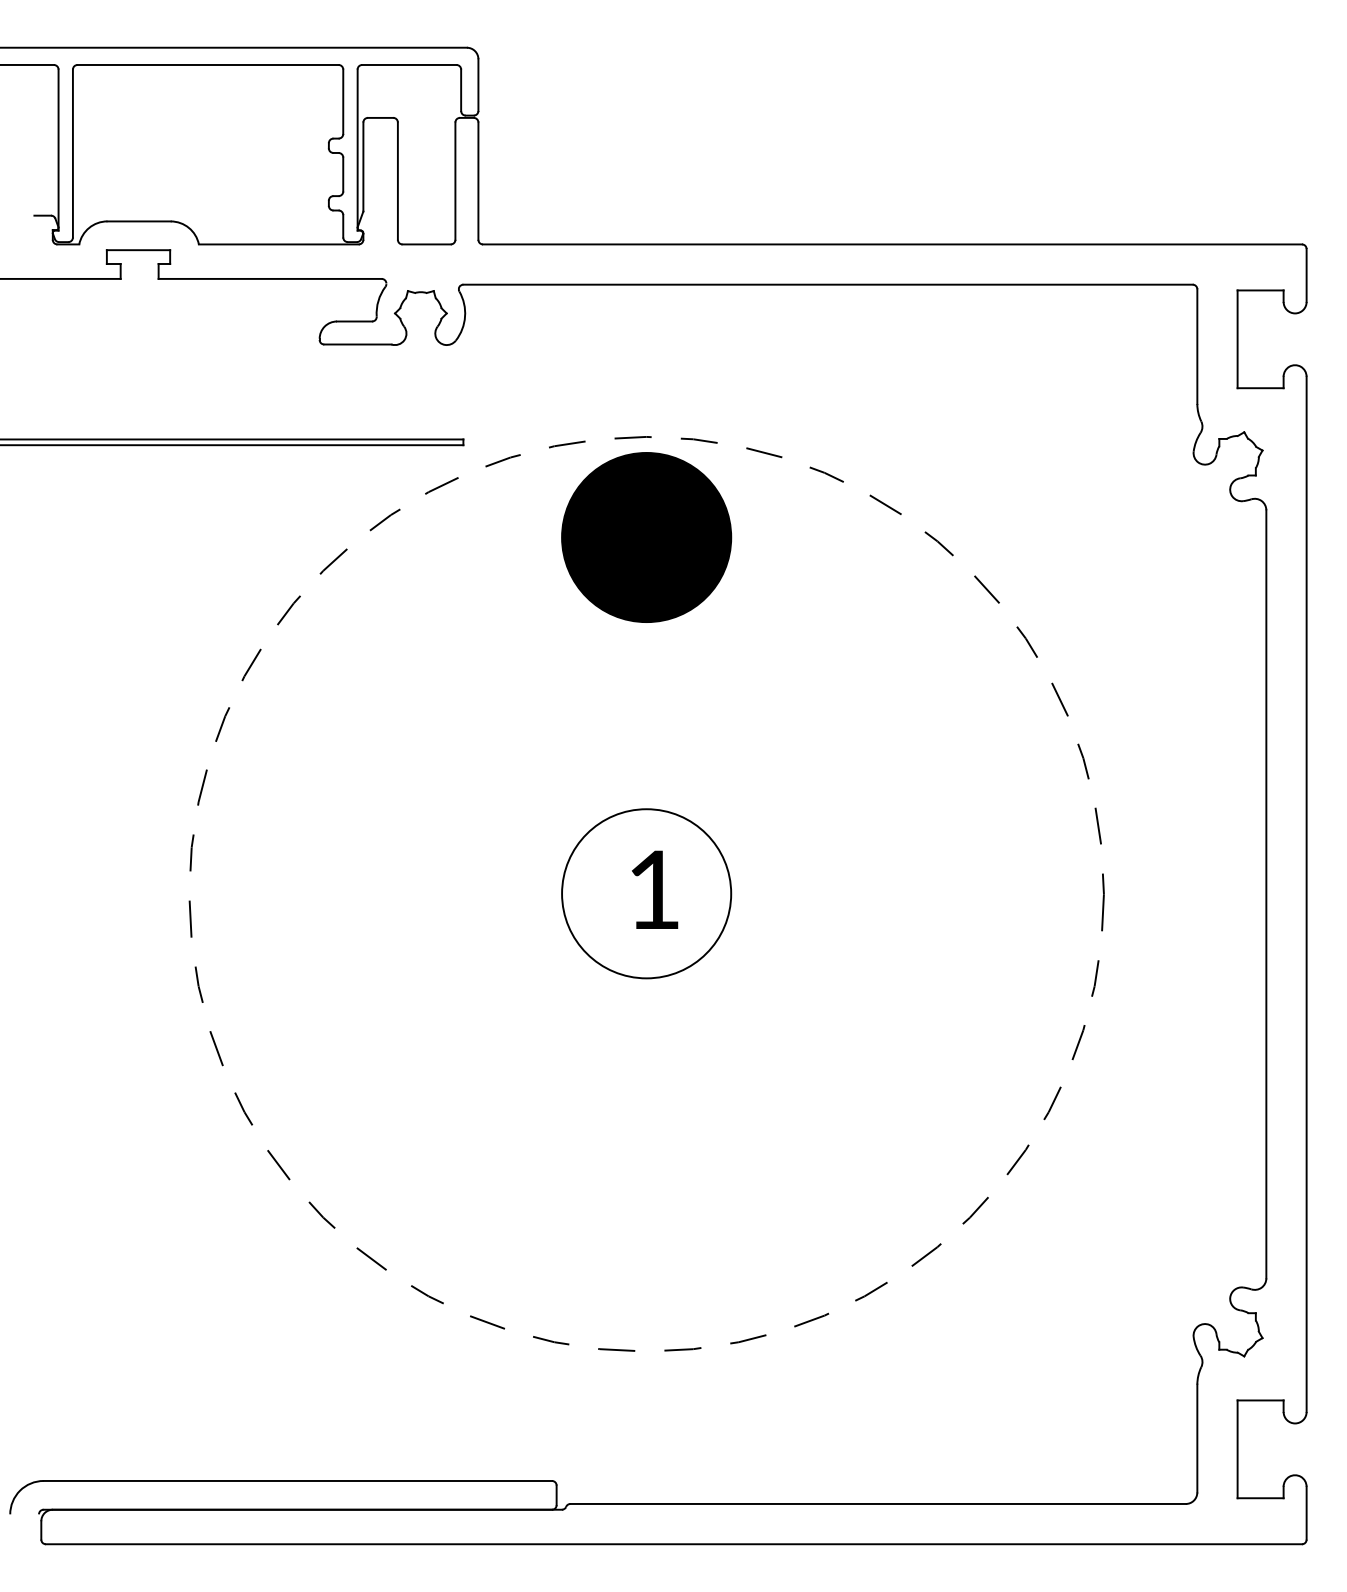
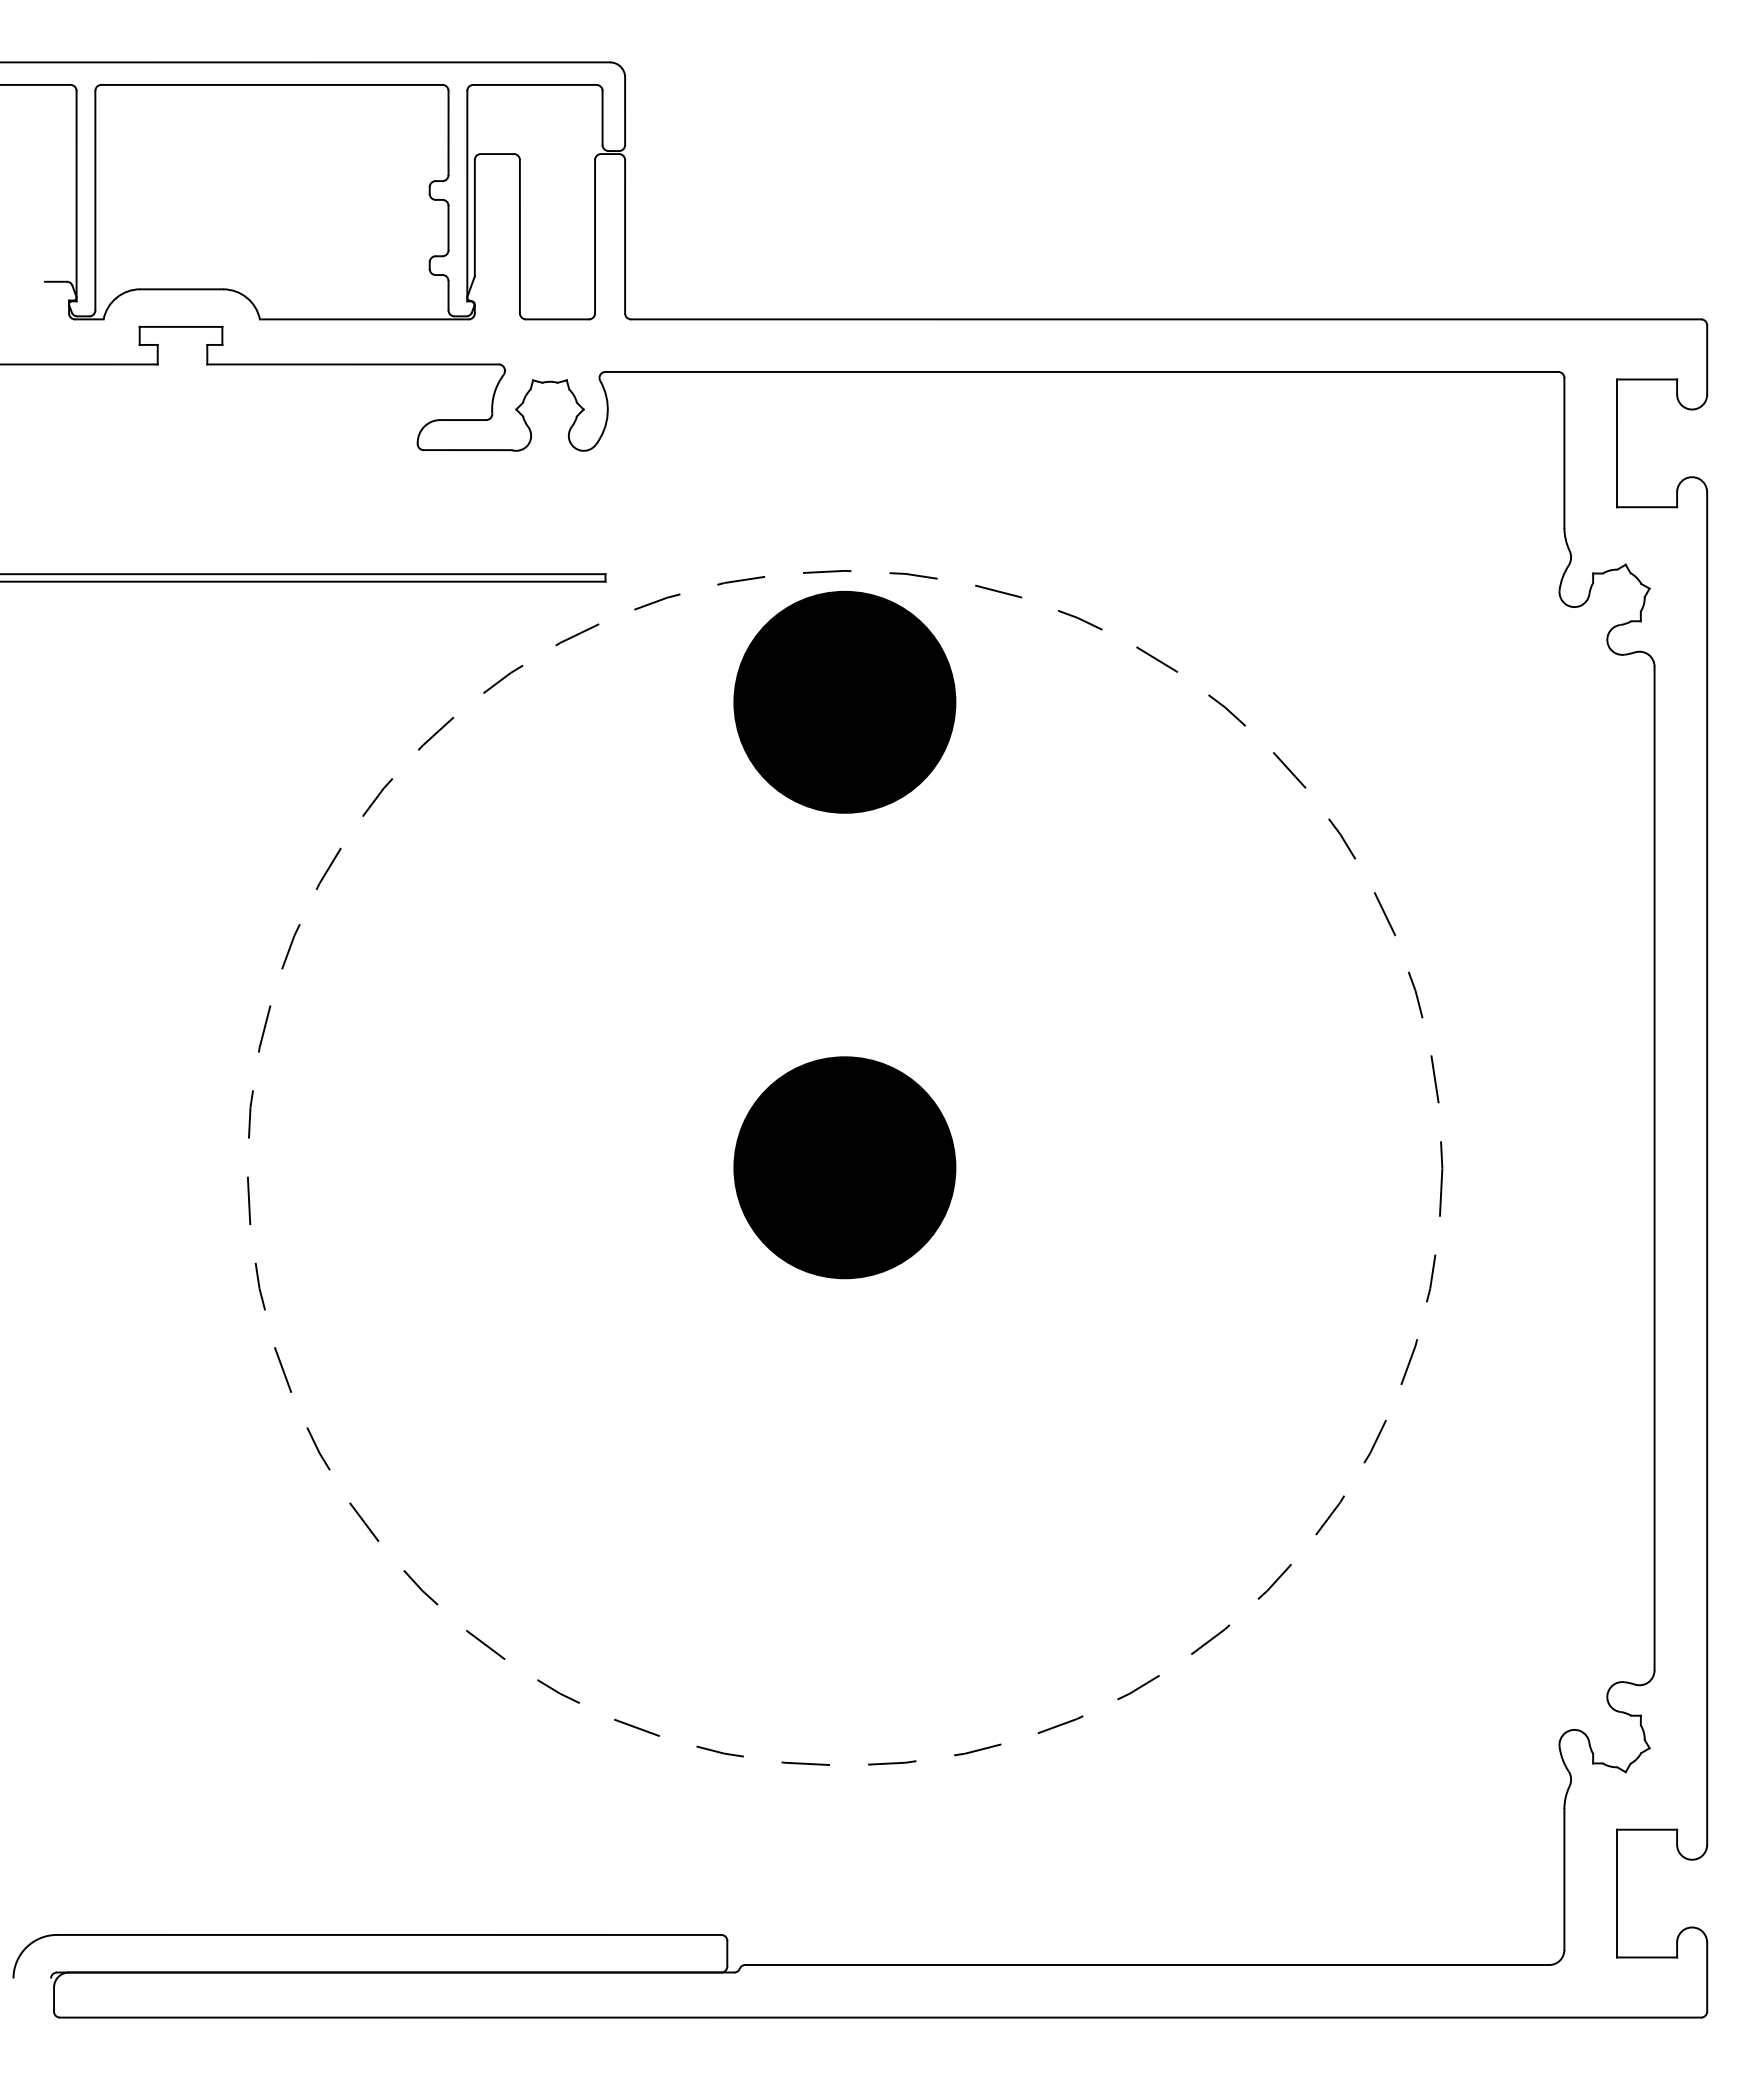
fill: (646, 893) -> (844, 1167), added

